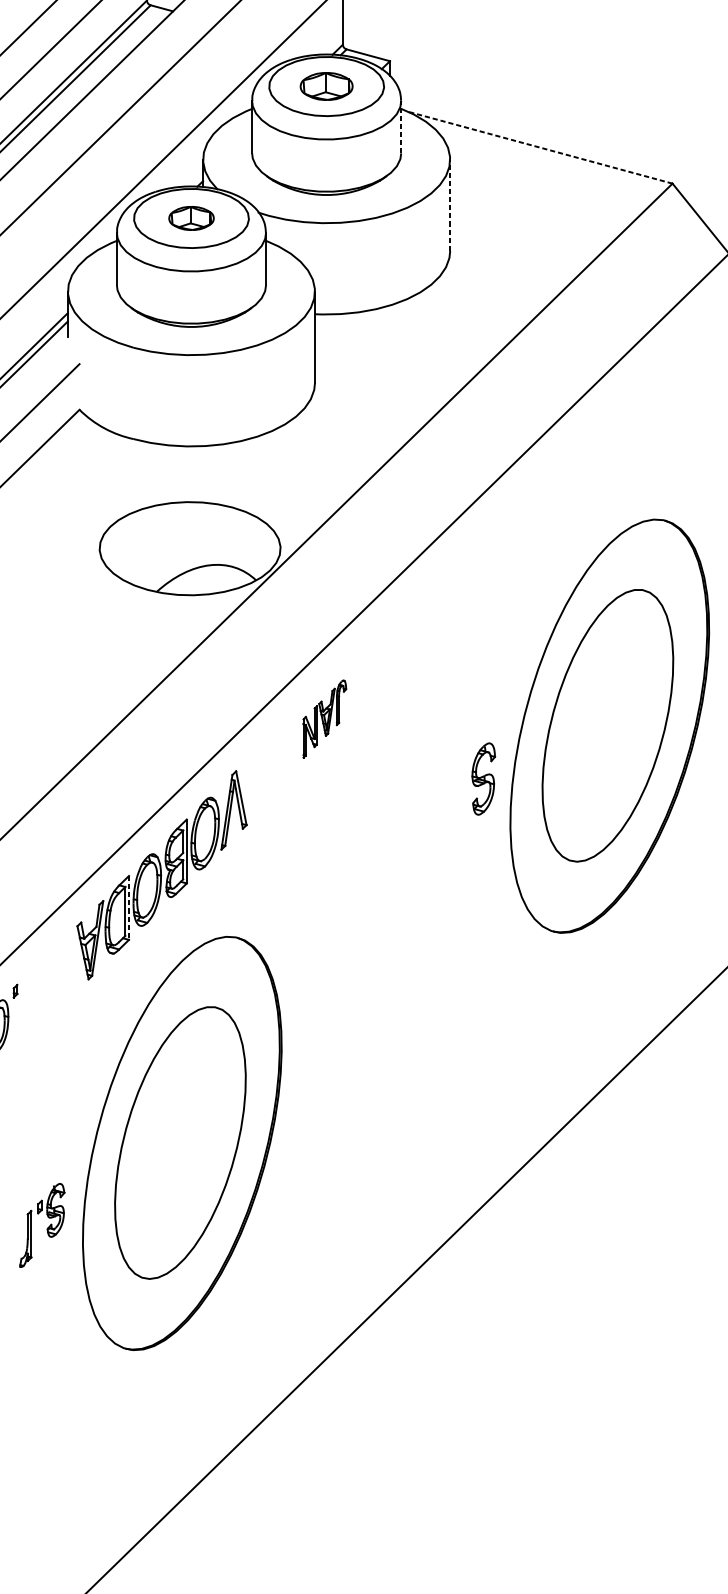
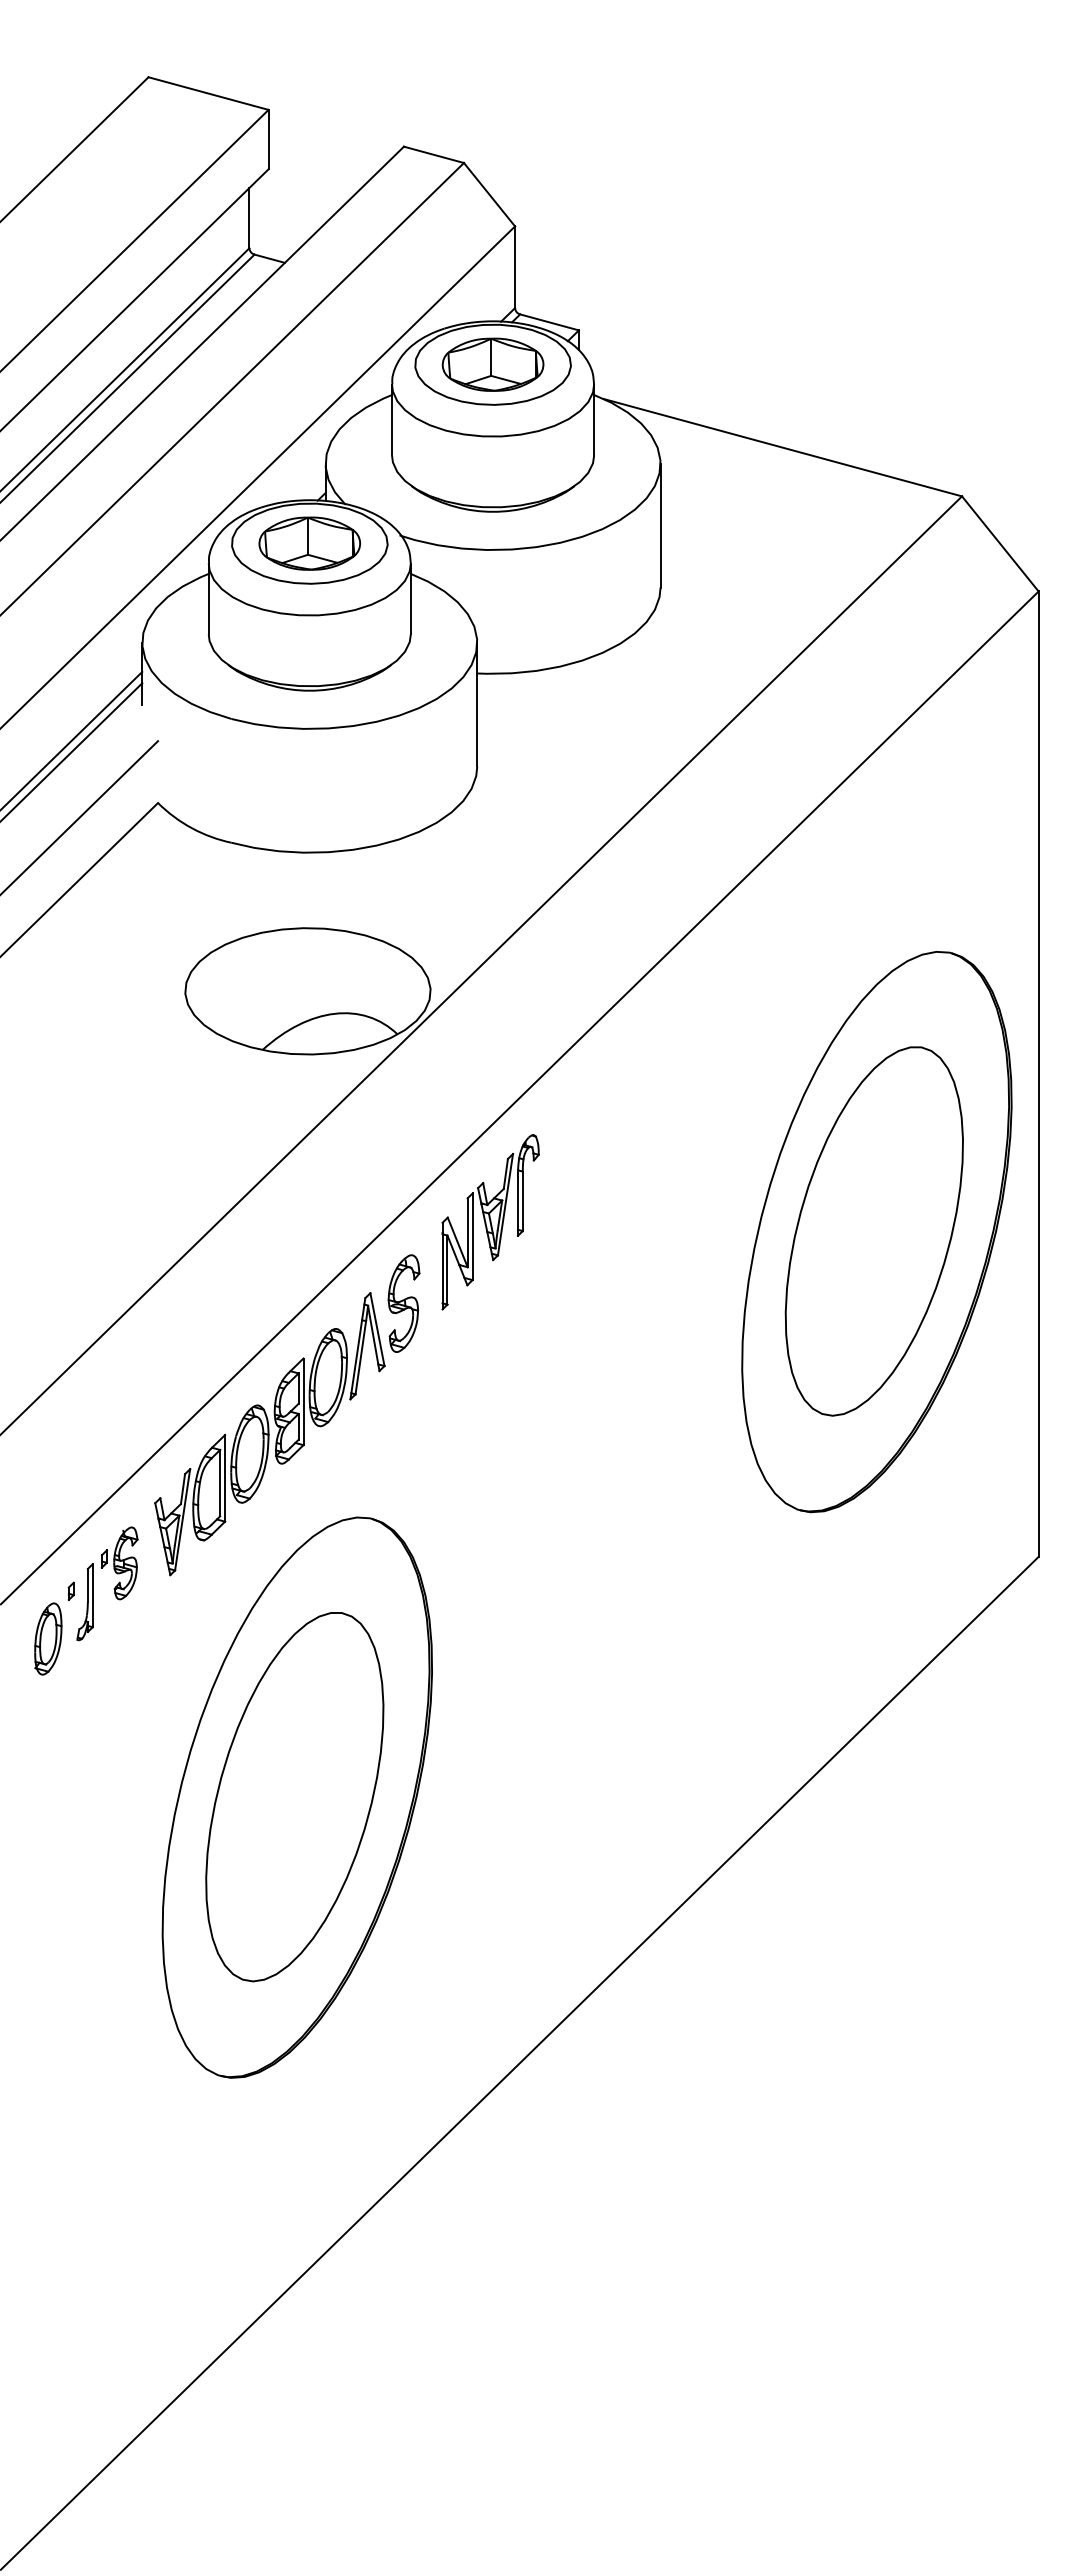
part: (326, 86) -> (492, 364), size x1.43
line: (401, 126) -> (594, 419), dashed -> solid
line: (540, 147) -> (782, 447), dashed -> solid
line: (450, 205) -> (660, 525), dashed -> solid
part: (191, 218) -> (309, 543), size x1.67
part: (324, 719) -> (490, 1222), size x1.67
part: (483, 778) -> (403, 1303), moved
line: (129, 908) -> (225, 1478), dashed -> solid
part: (46, 1228) -> (113, 1588), moved

